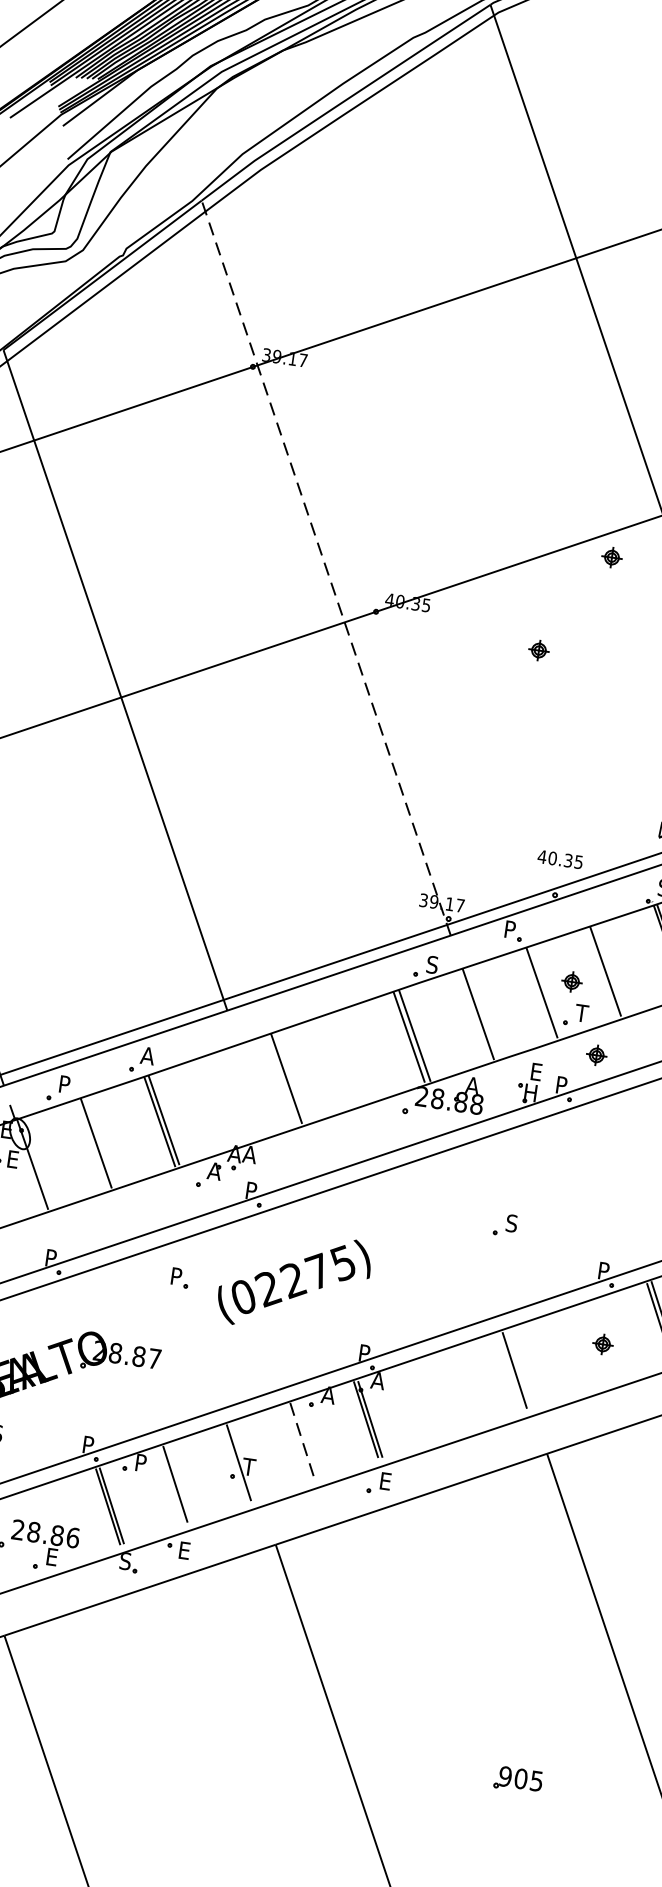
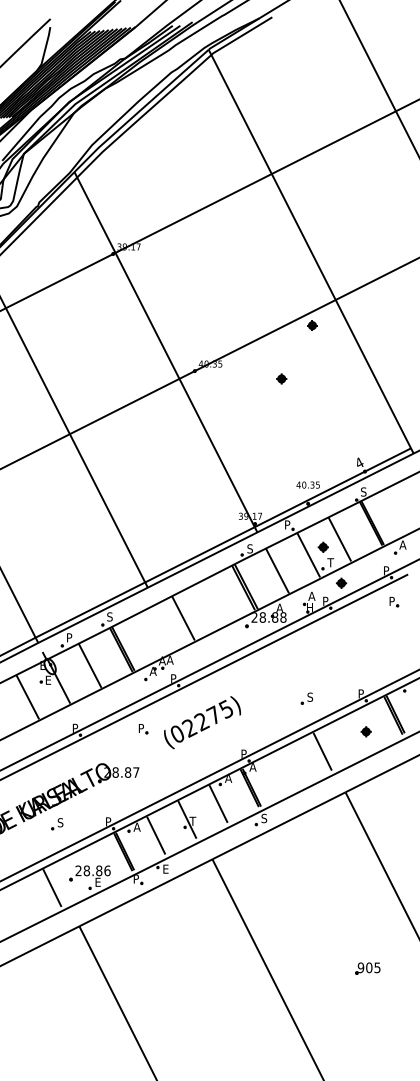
line: (325, 566) -> (165, 351), dashed -> solid
text: (146, 1054) -> (109, 616), A -> S
text: (536, 1070) -> (311, 595), E -> A
part: (504, 1224) -> (306, 698), moved
line: (302, 1442) -> (218, 804), dashed -> solid
text: (140, 1461) -> (136, 826), P -> A
text: (385, 1481) -> (264, 818), E -> S
text: (126, 1560) -> (136, 878), S -> P
part: (517, 1779) -> (367, 968), moved

